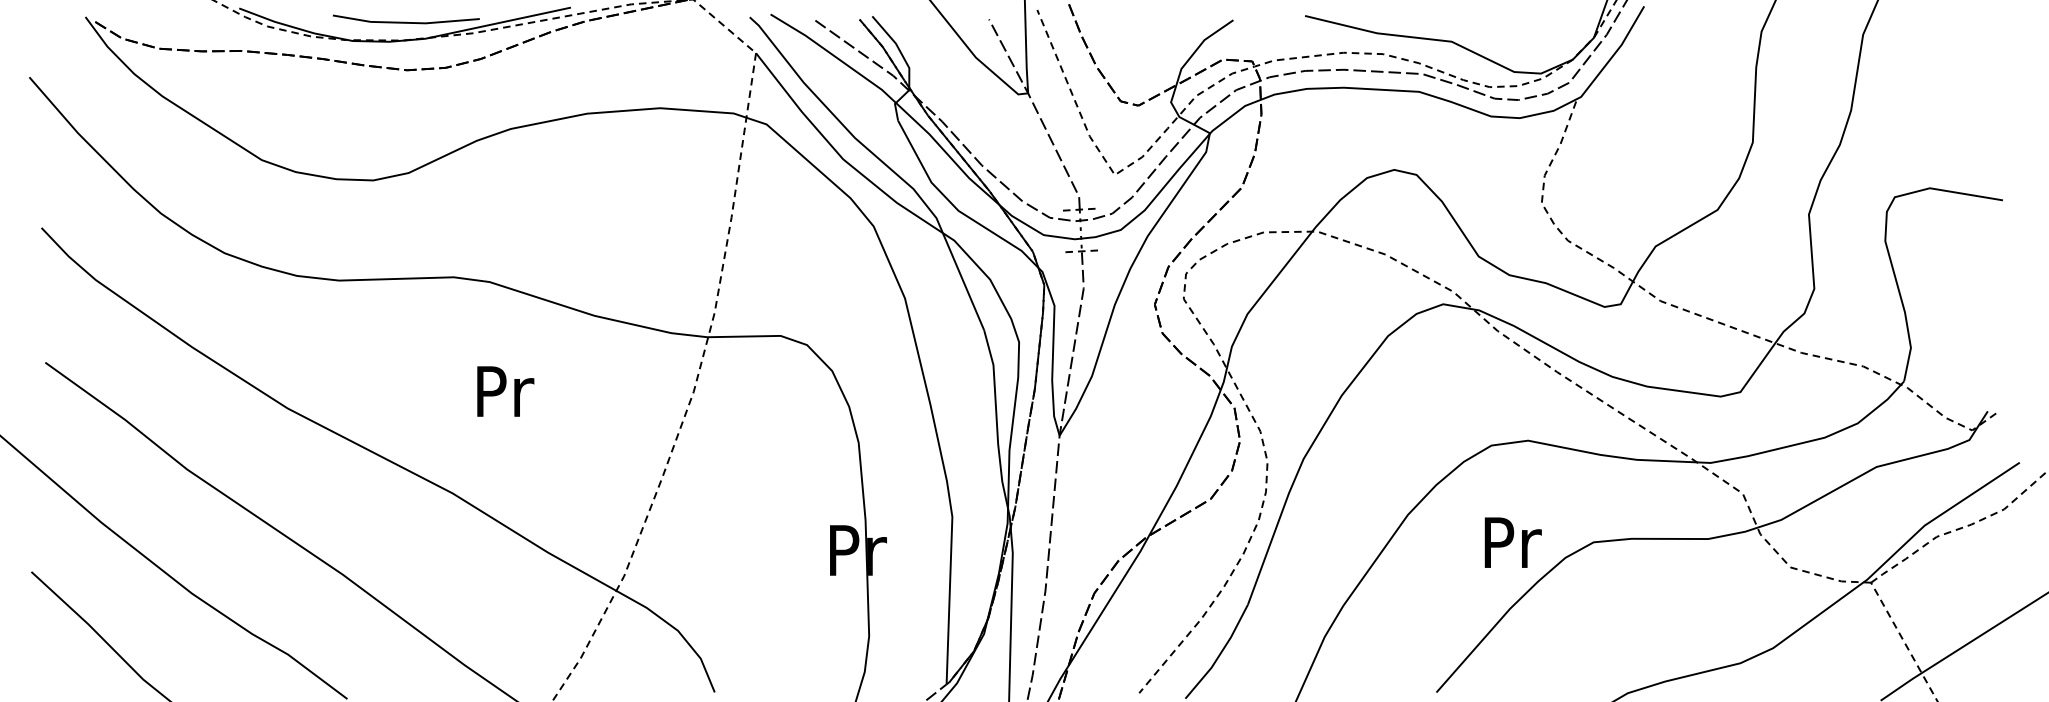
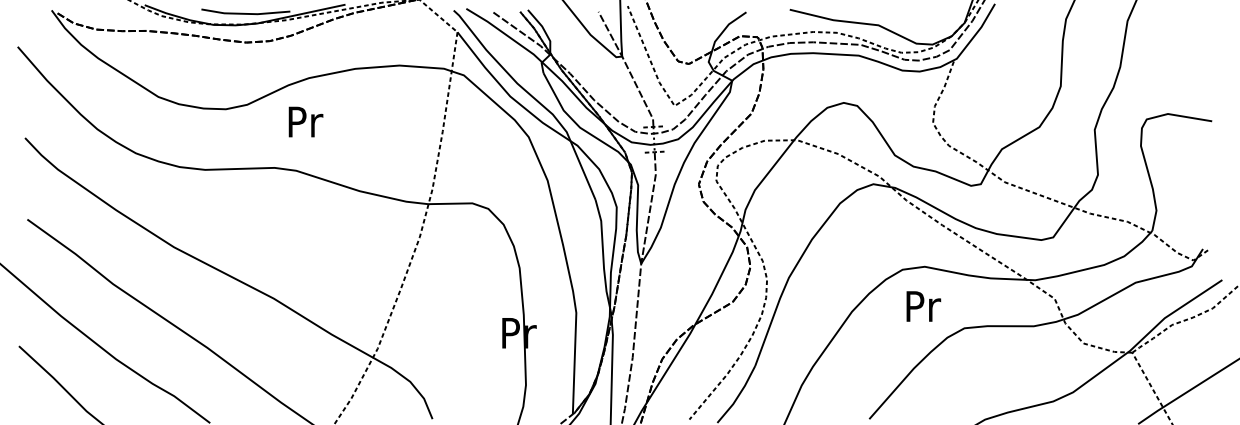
text: (504, 390) -> (305, 121), moved
text: (1512, 542) -> (923, 306), moved

